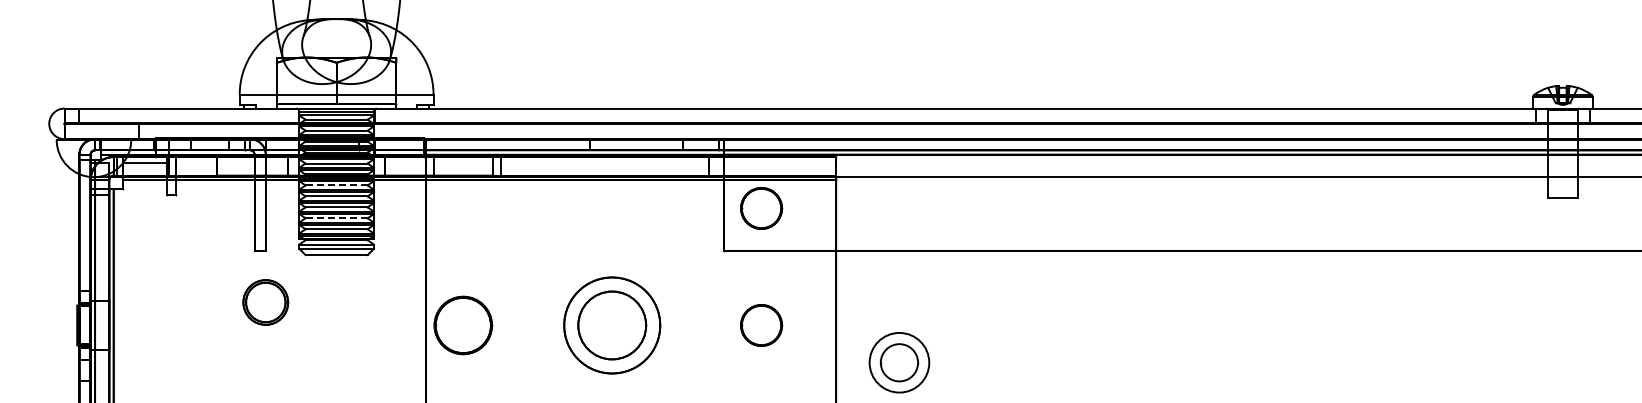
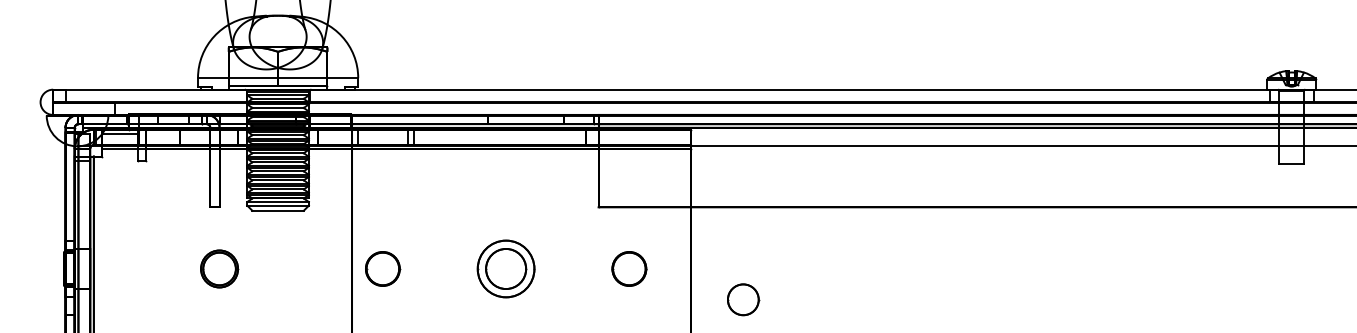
line: (336, 185) -> (278, 153), dashed -> solid
circle: (761, 208) -> (629, 172), removed
line: (336, 218) -> (278, 180), dashed -> solid
part: (265, 302) -> (219, 268), moved
part: (463, 325) -> (382, 268), size x0.71
part: (612, 325) -> (506, 268), size x0.71
circle: (899, 362) -> (743, 299), size x0.62

